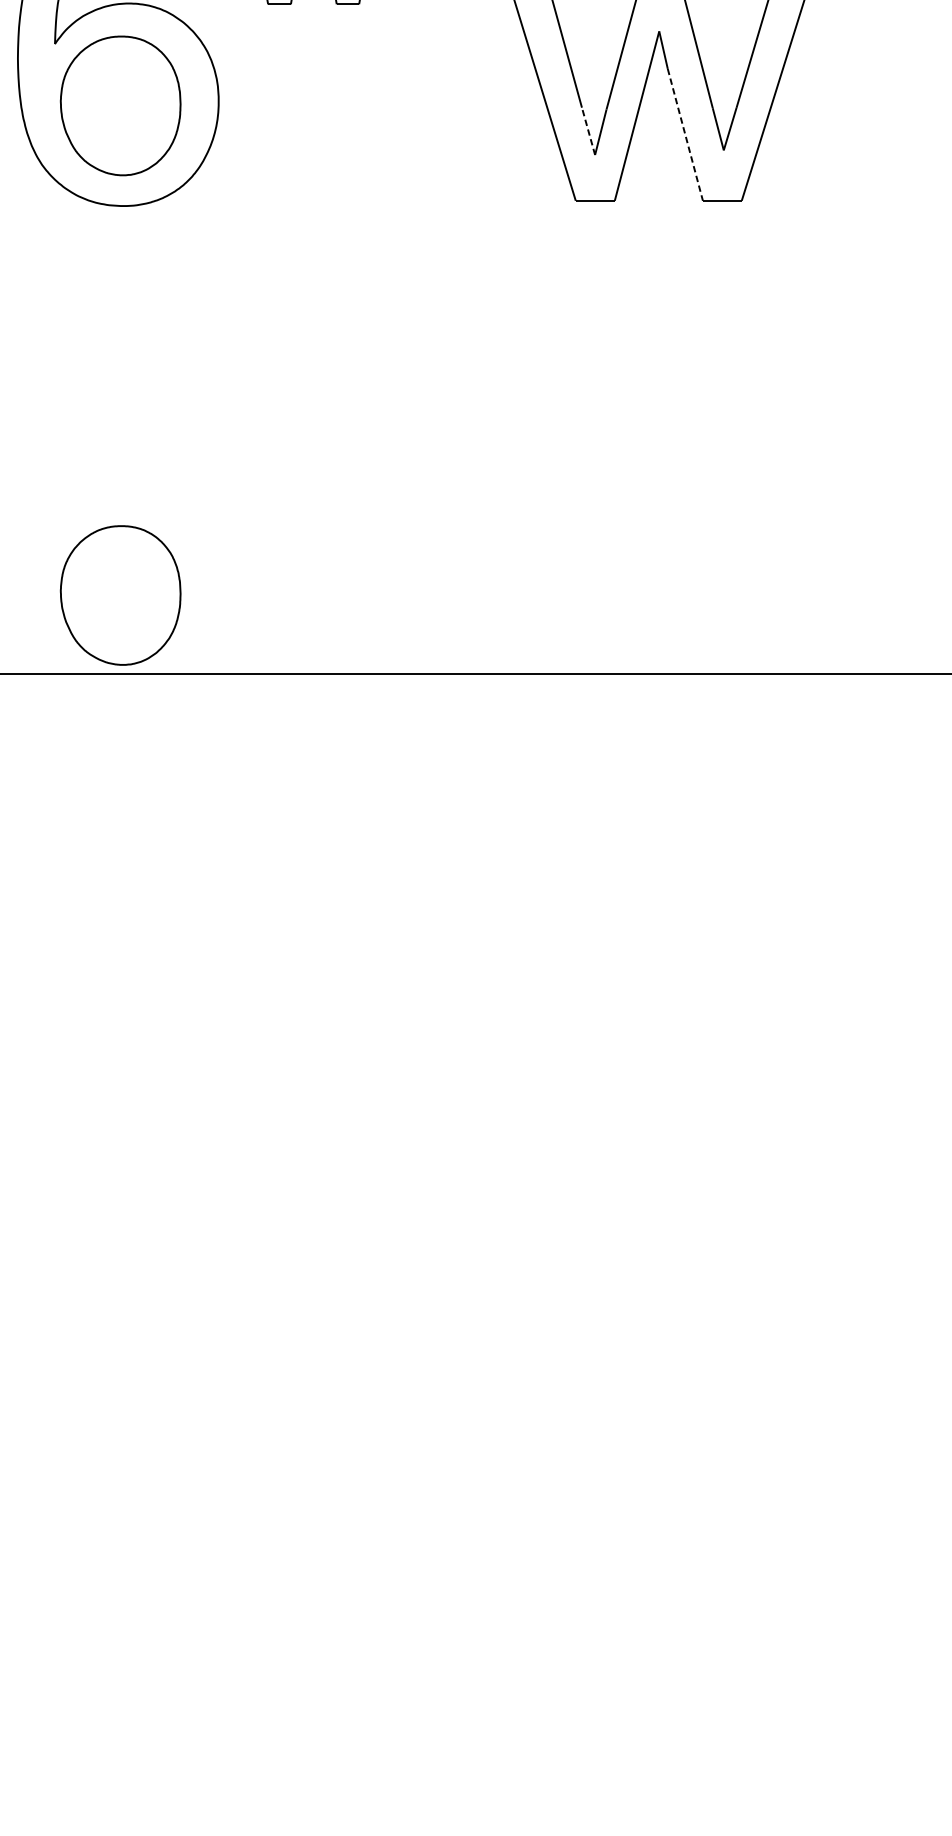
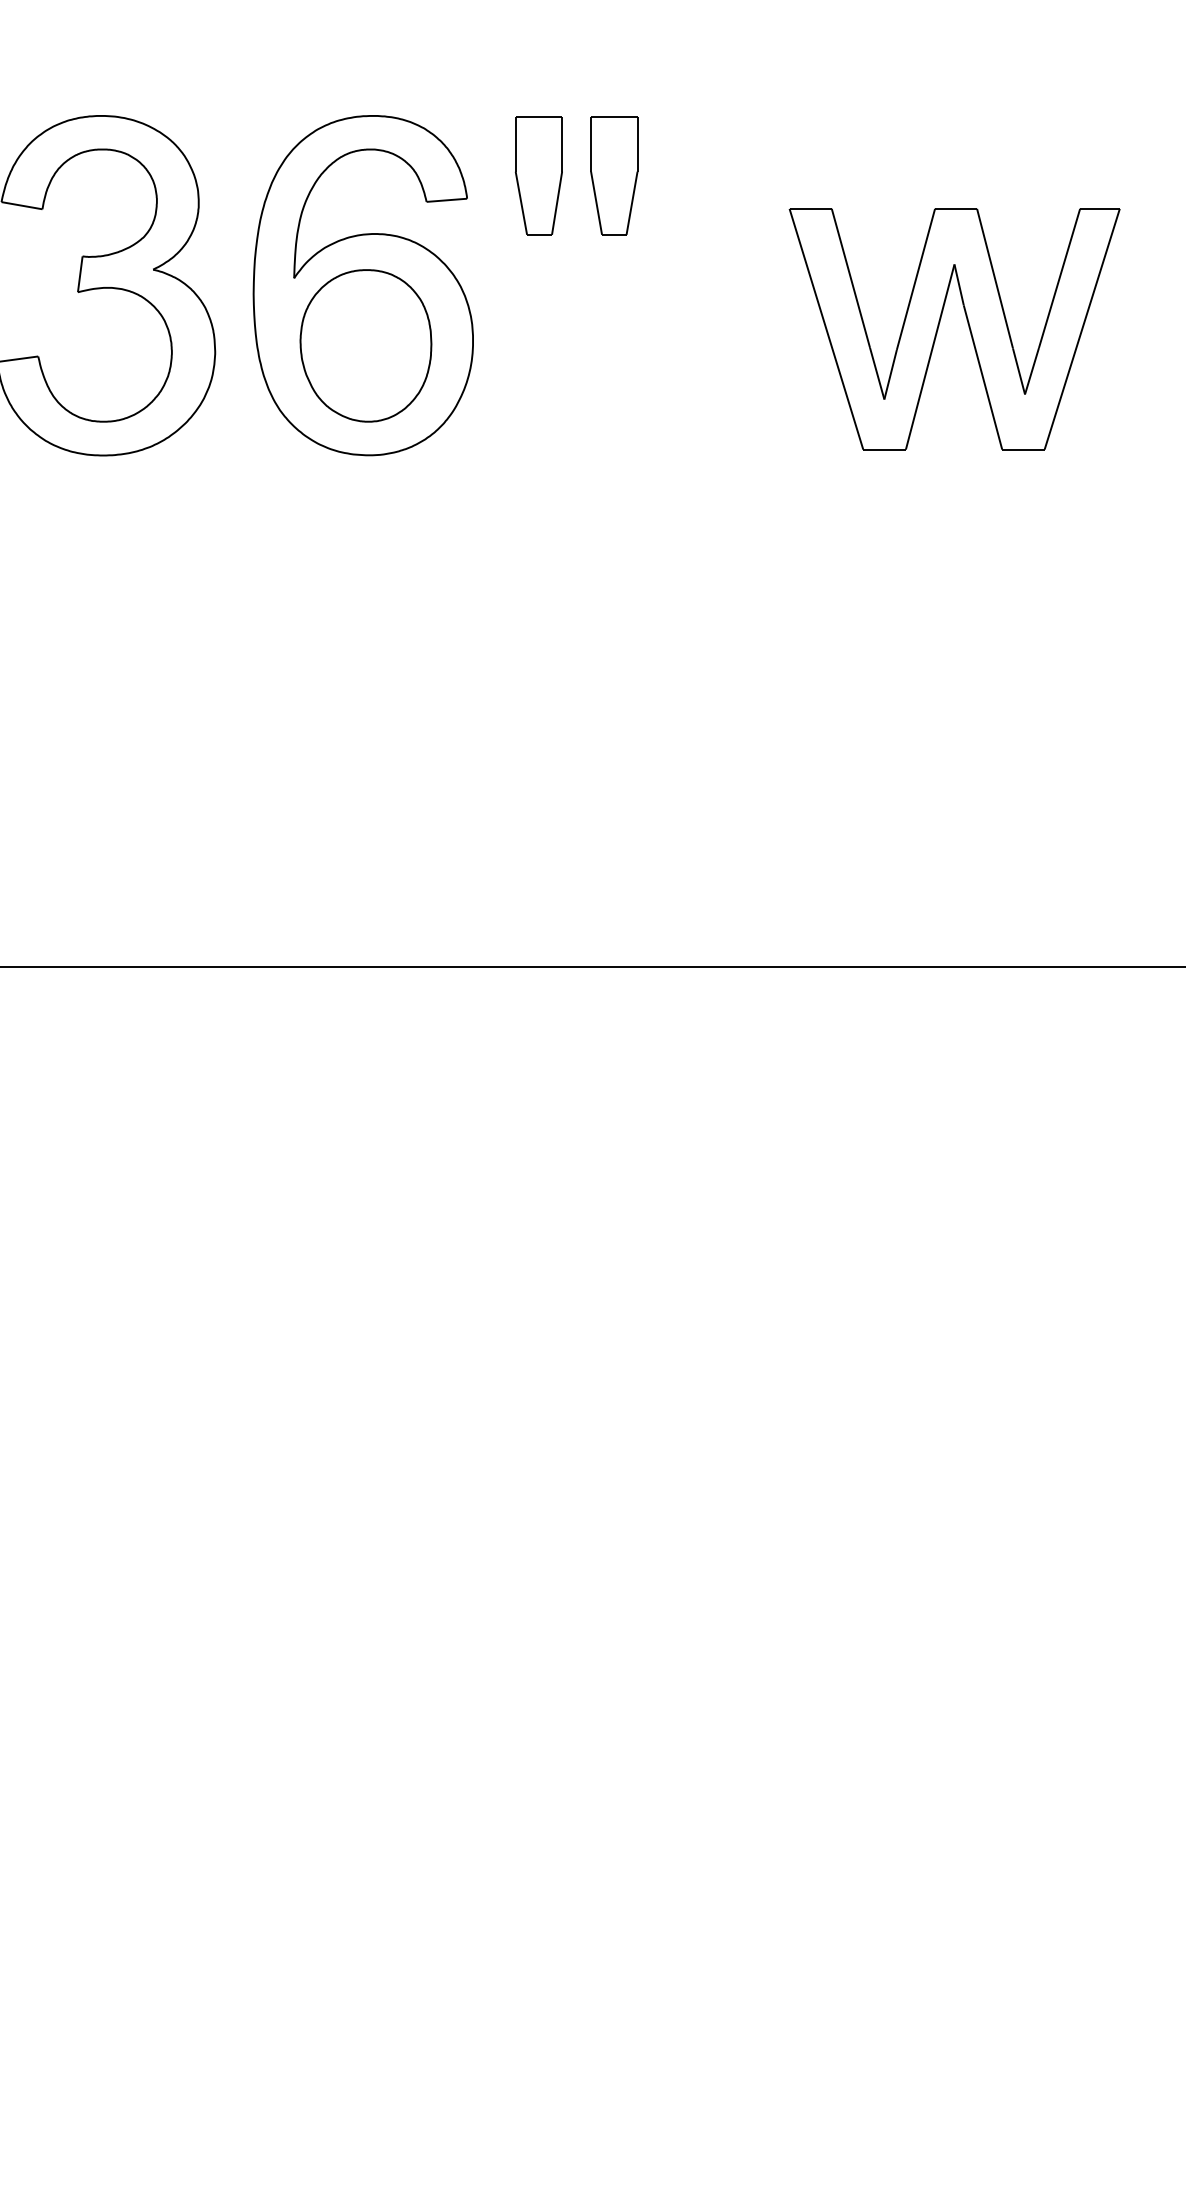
line: (588, 131) -> (877, 373), dashed -> solid
line: (685, 134) -> (983, 377), dashed -> solid
part: (120, 595) -> (365, 880), removed

